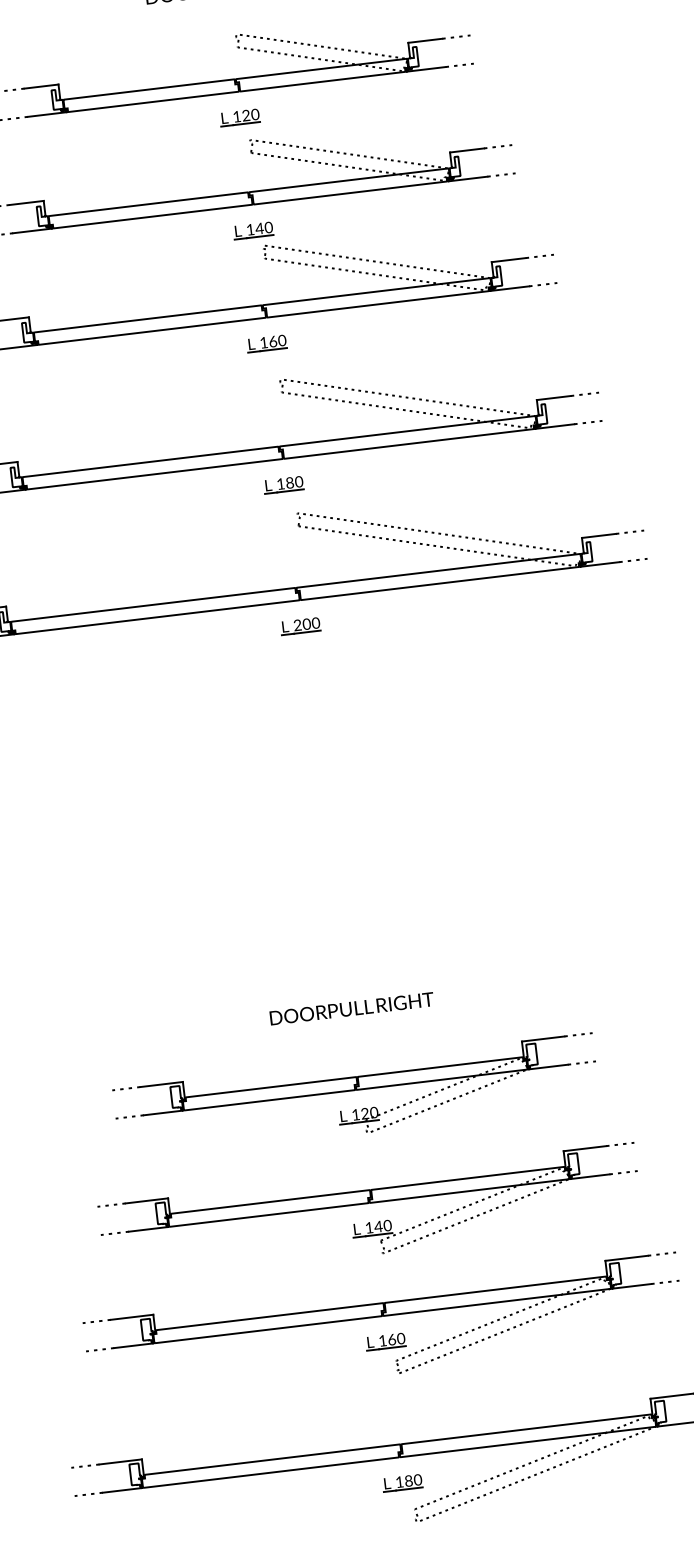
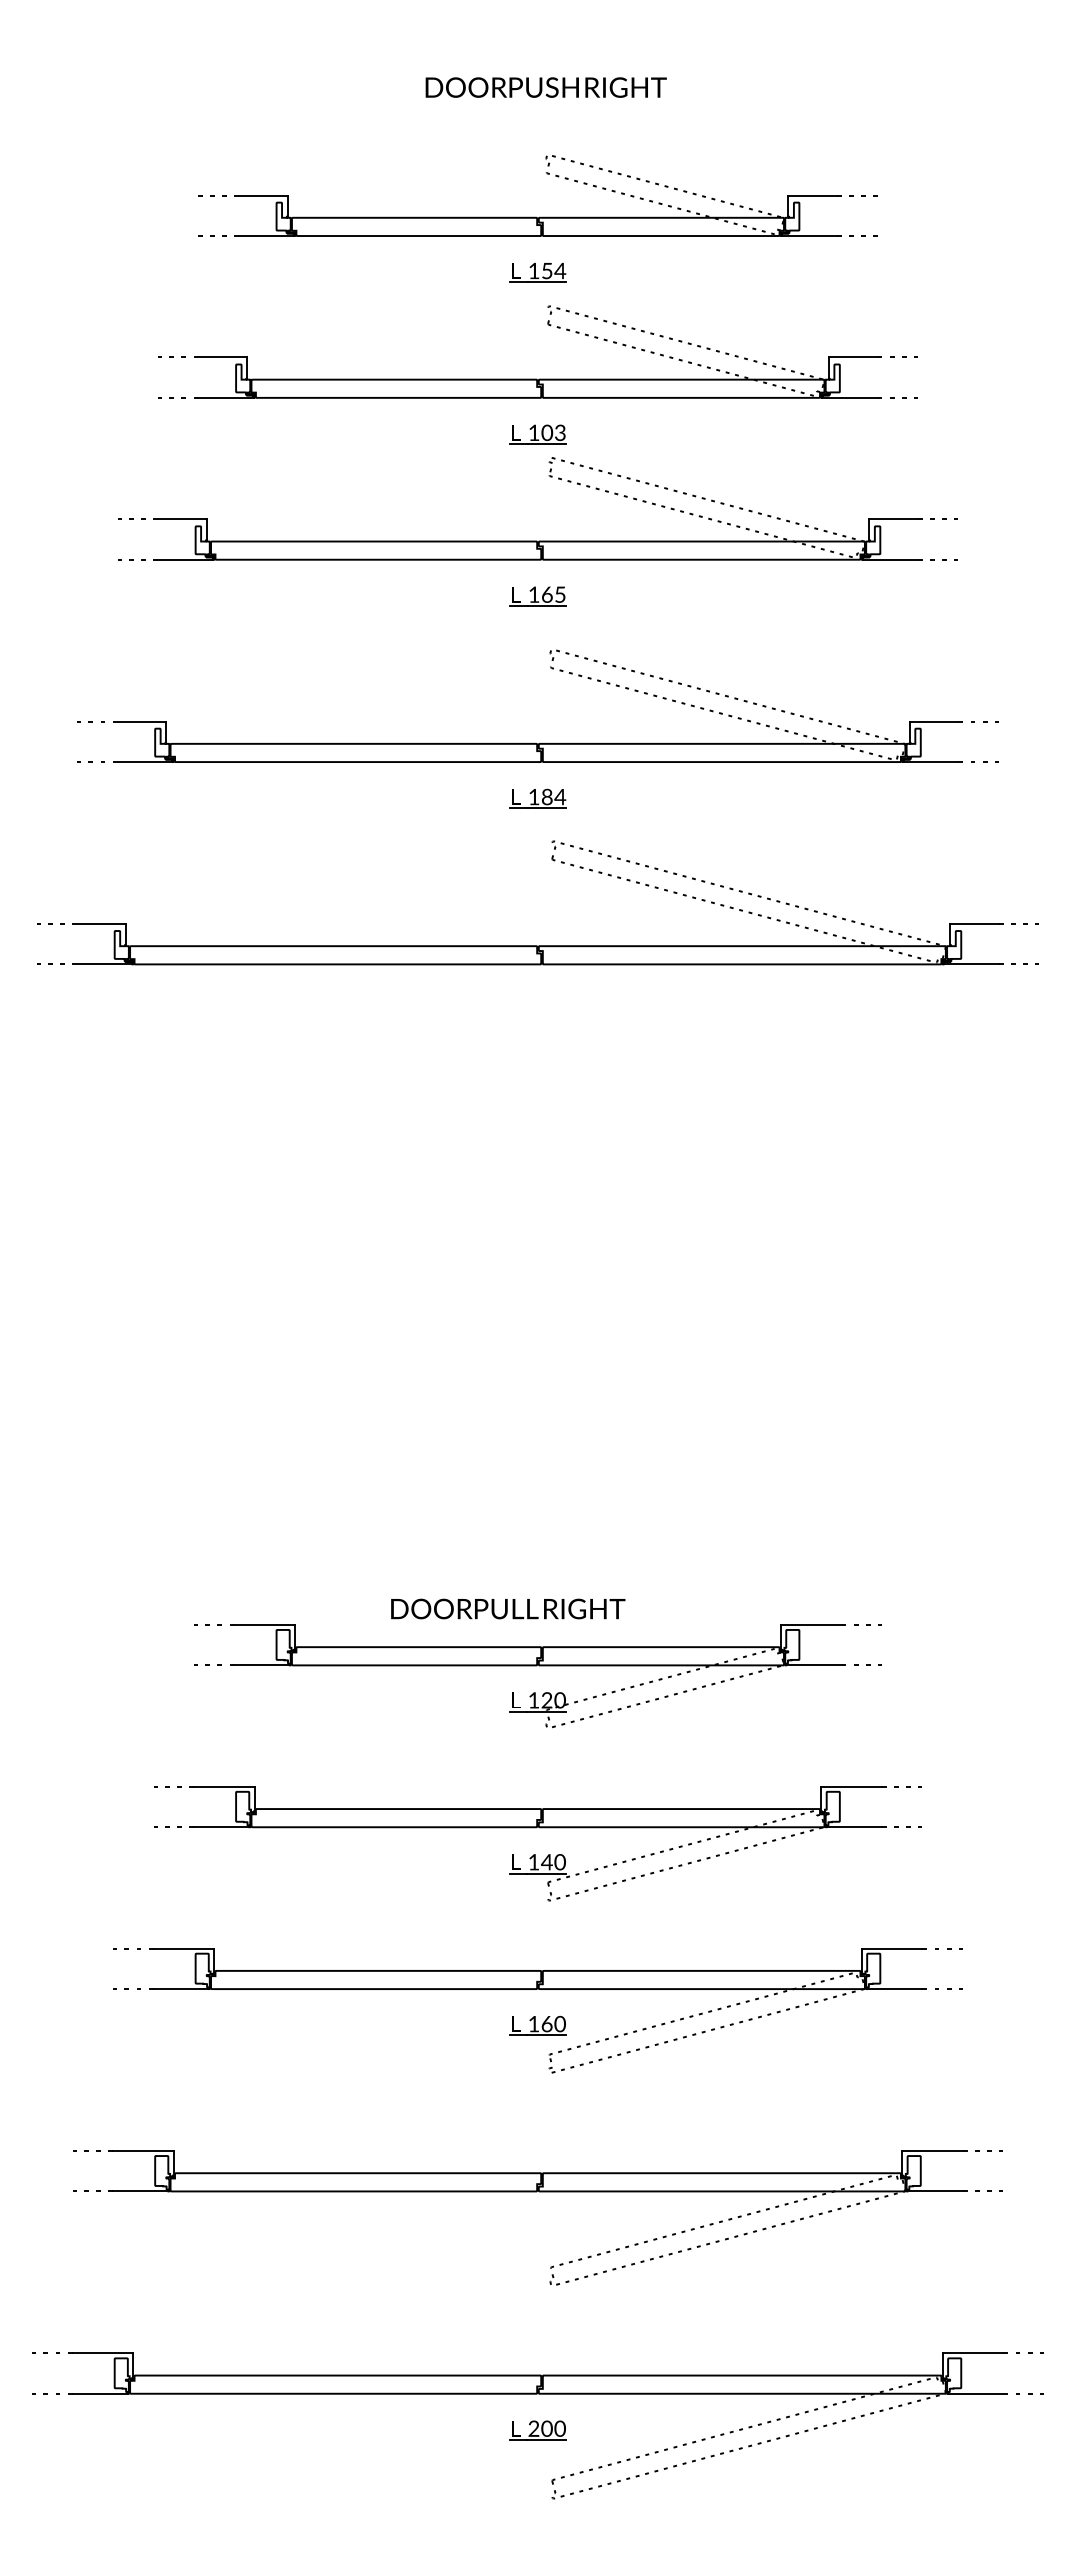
text: (250, 114) -> (553, 270), 120 -> 154
text: (263, 227) -> (553, 432), 140 -> 103
text: (282, 340) -> (560, 594), 160 -> 165
text: (299, 481) -> (560, 796), 180 -> 184
part: (300, 626) -> (537, 1001), removed
text: (352, 1008) -> (508, 1608), moved
part: (402, 1483) -> (537, 2228), removed

